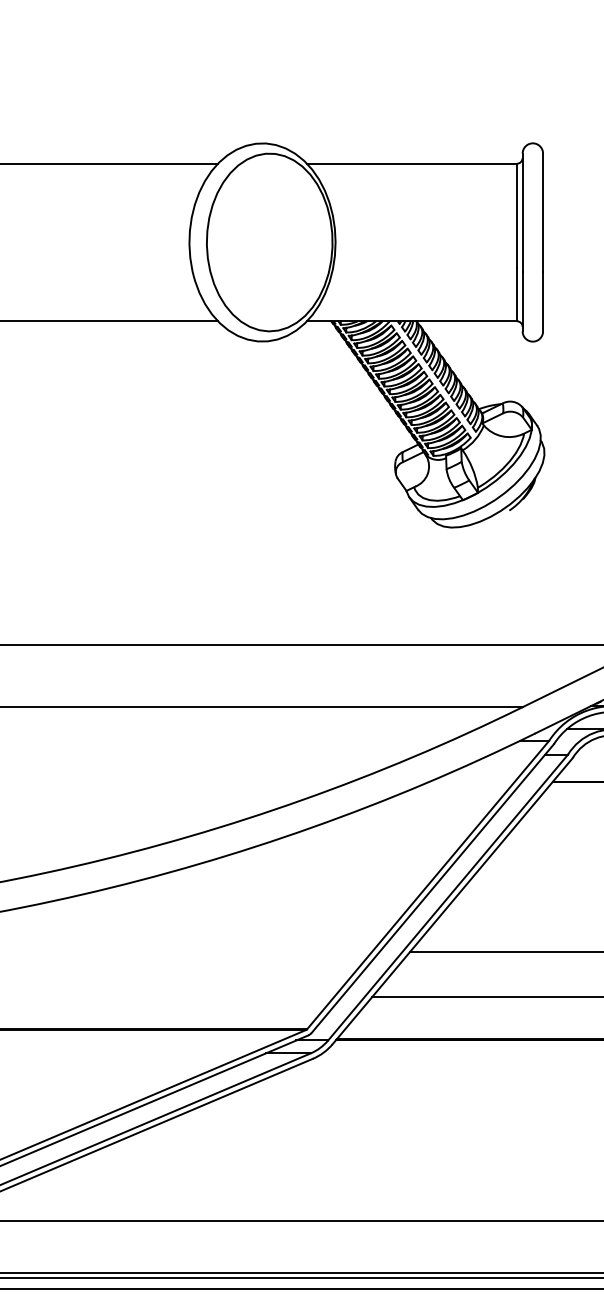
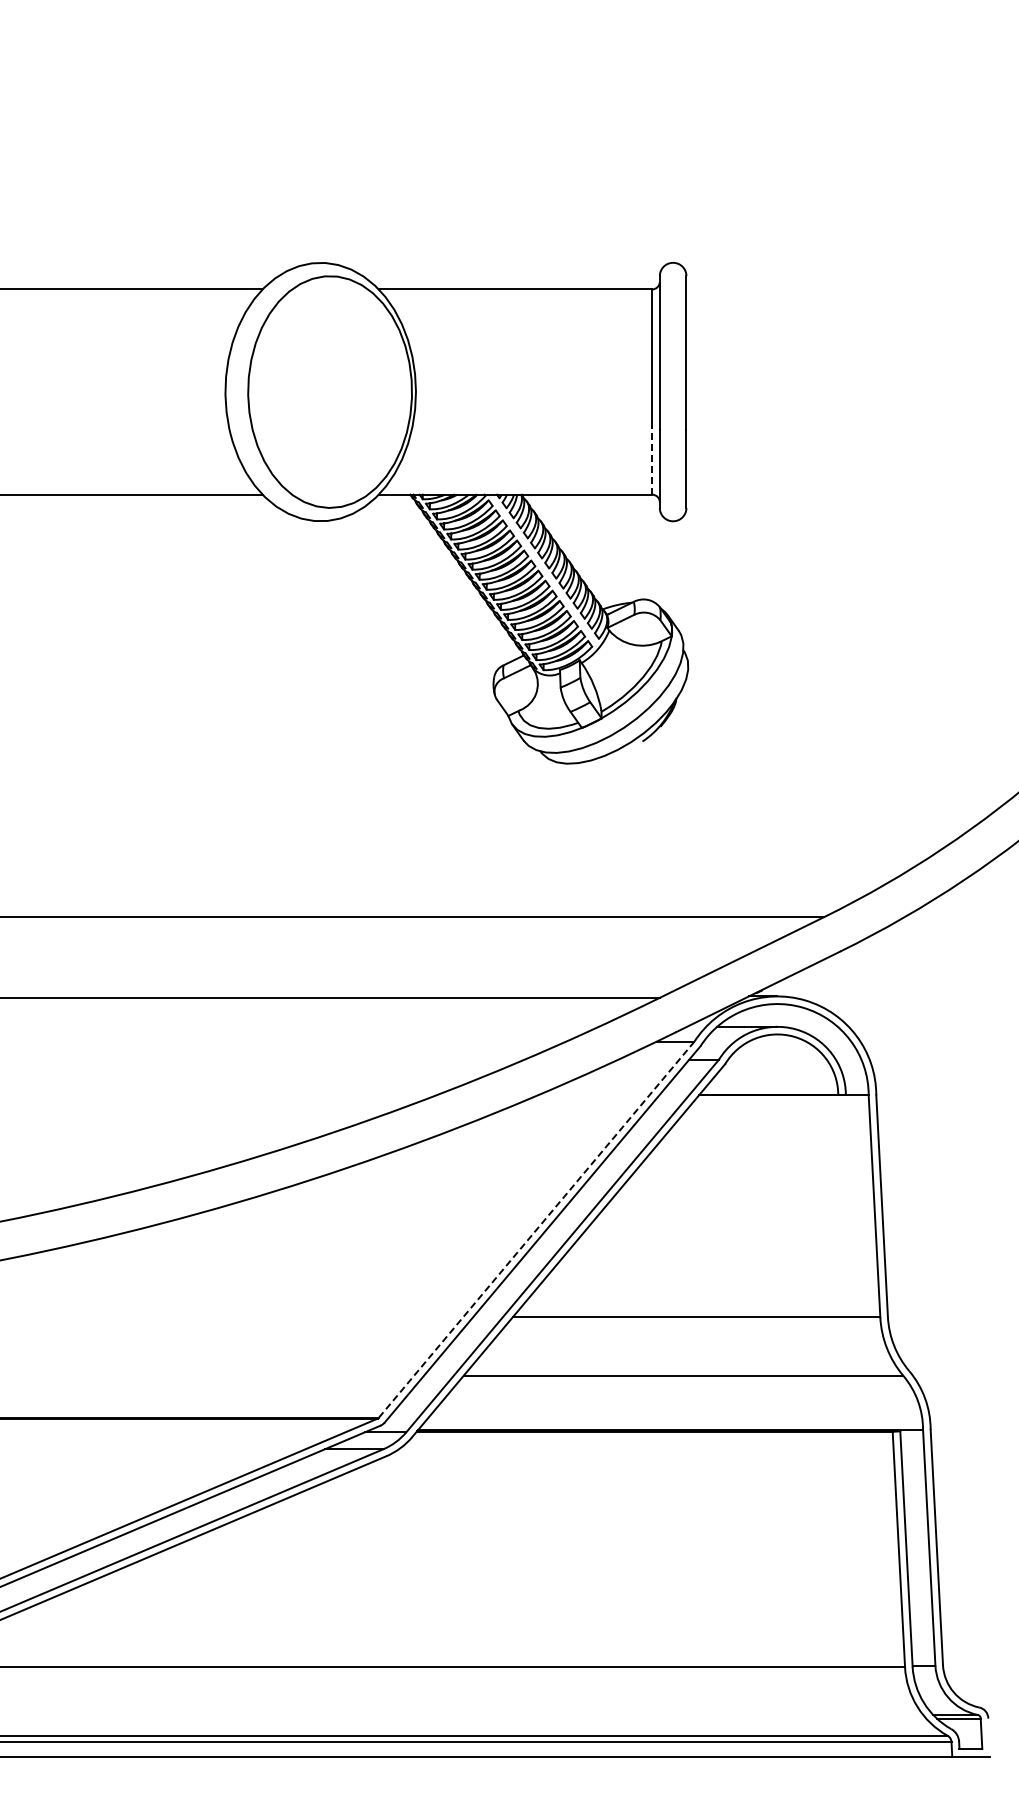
line: (517, 294) -> (652, 460), solid -> dashed
line: (428, 884) -> (537, 1229), solid -> dashed

